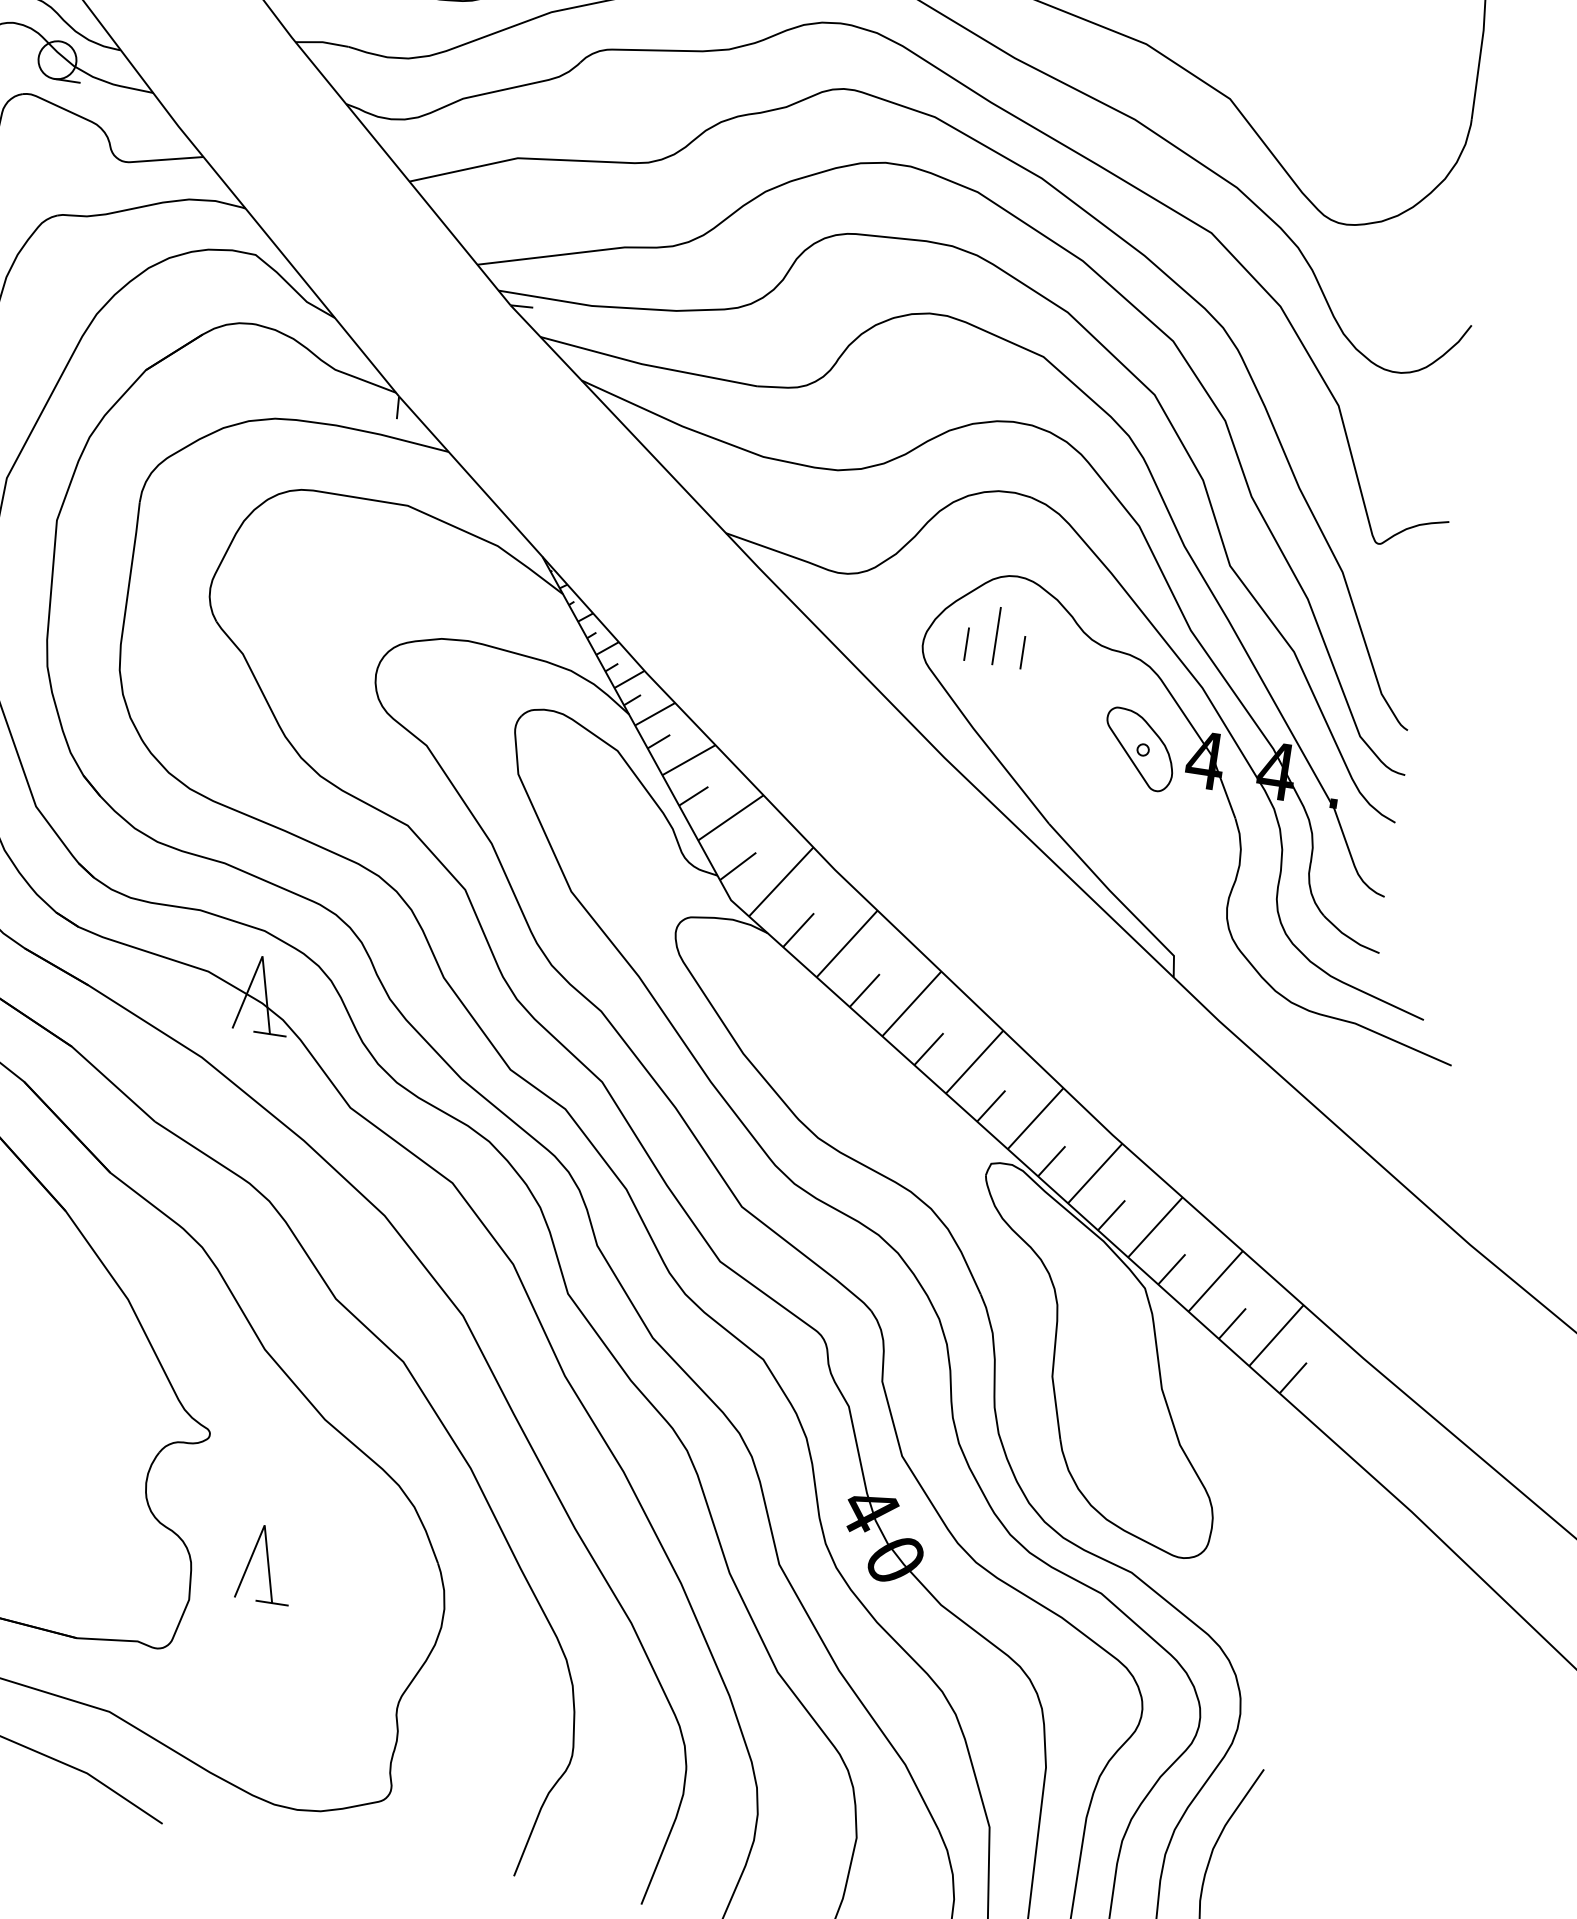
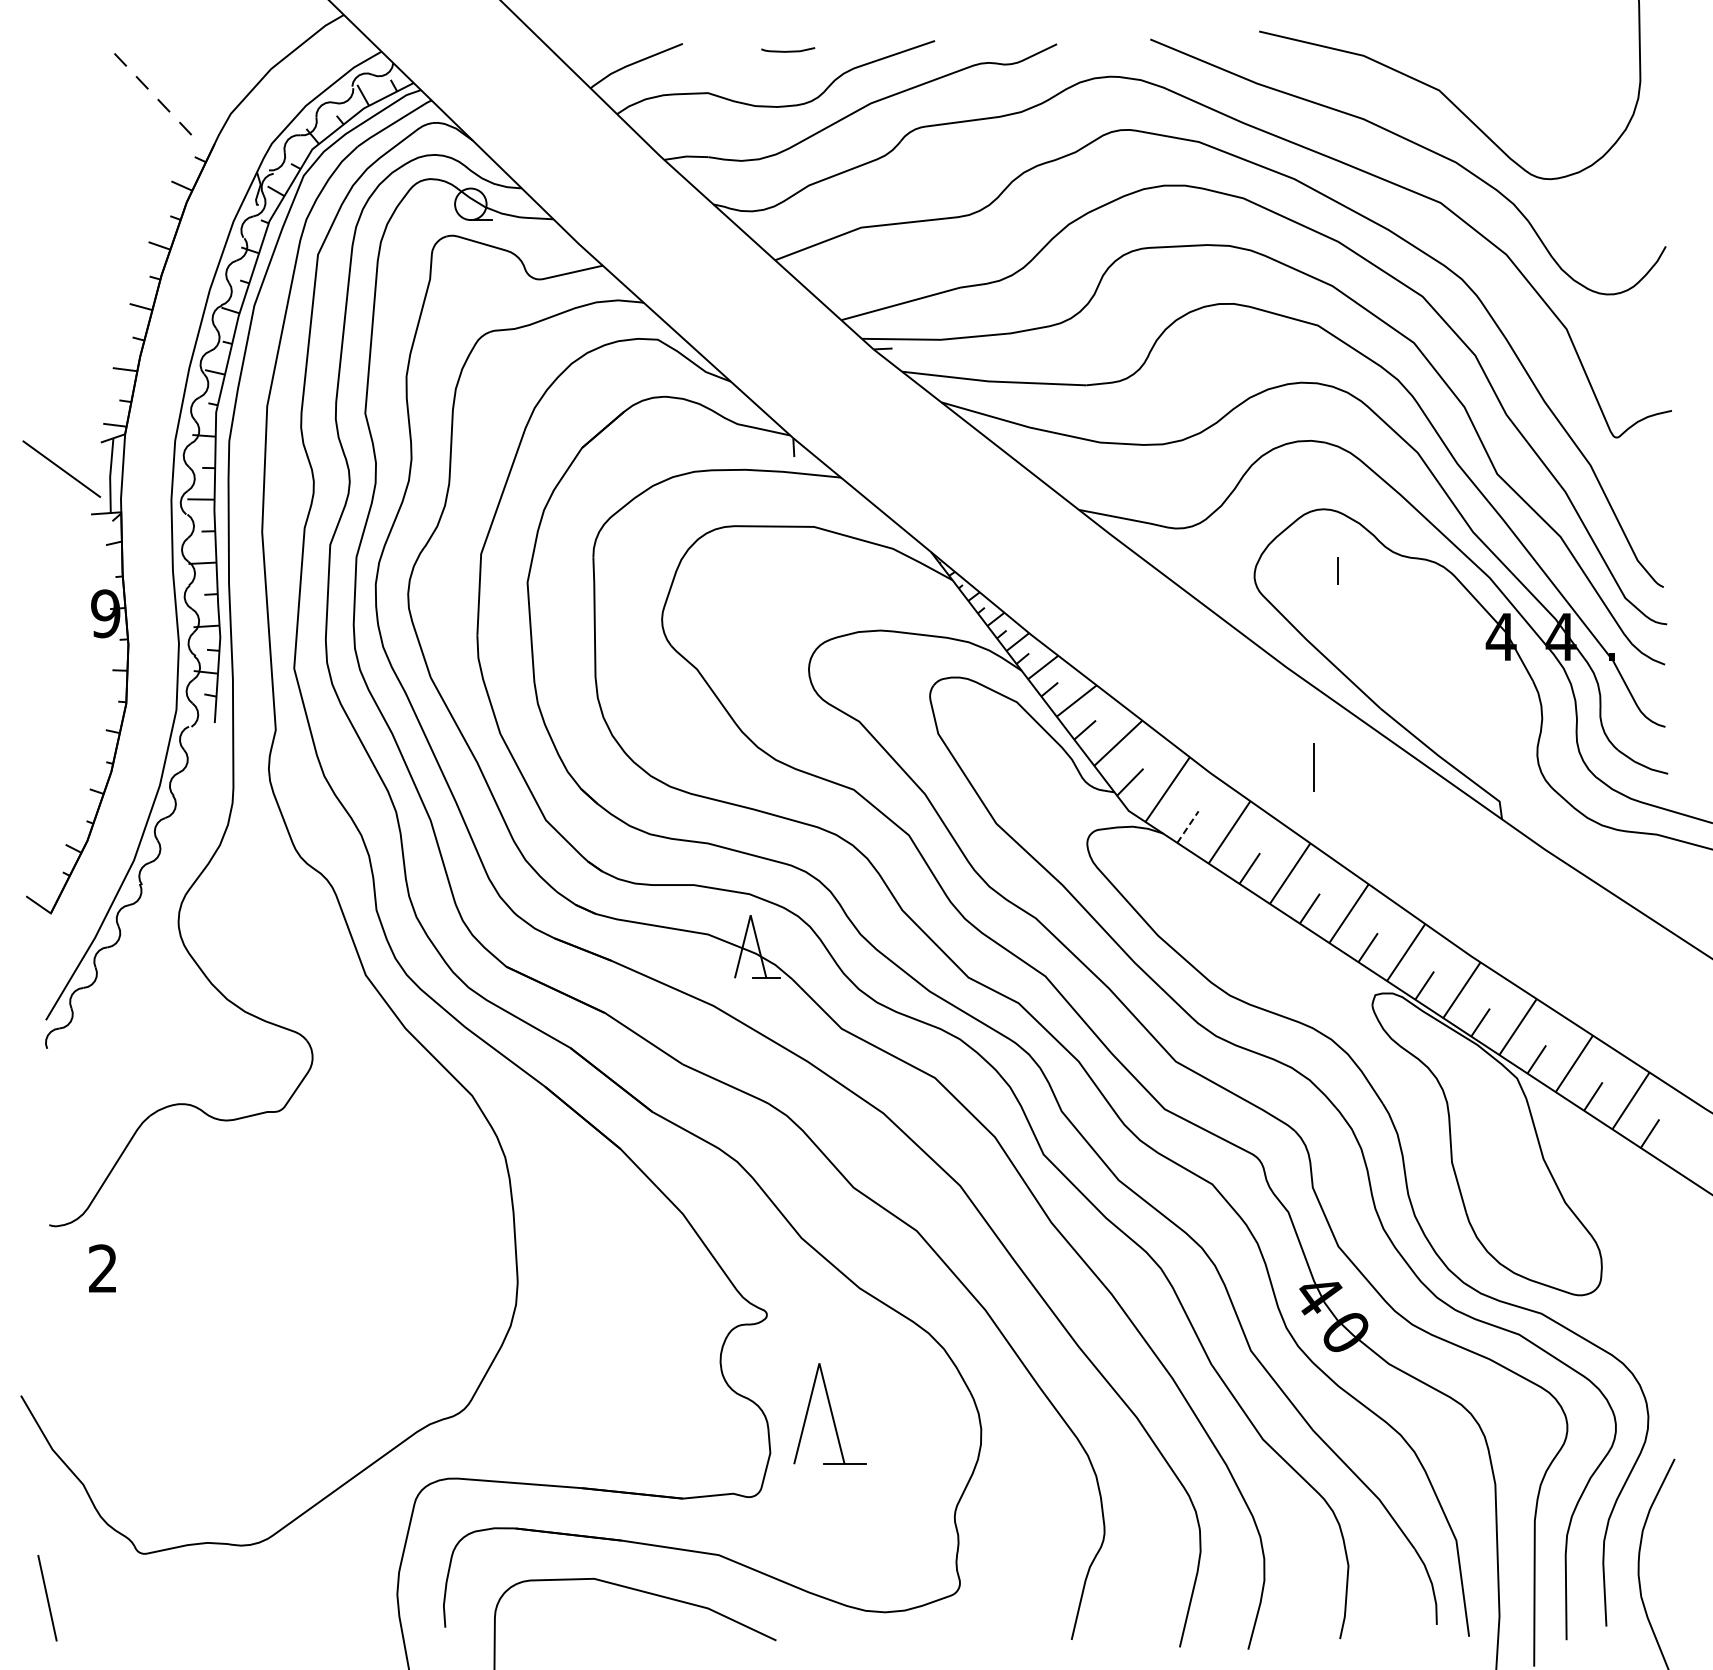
line: (995, 635) -> (1313, 767), moved
line: (965, 643) -> (1289, 570), removed
part: (1139, 749) -> (1445, 636), removed
line: (799, 929) -> (1188, 826), solid -> dashed
part: (266, 1564) -> (829, 1414), size x1.6

